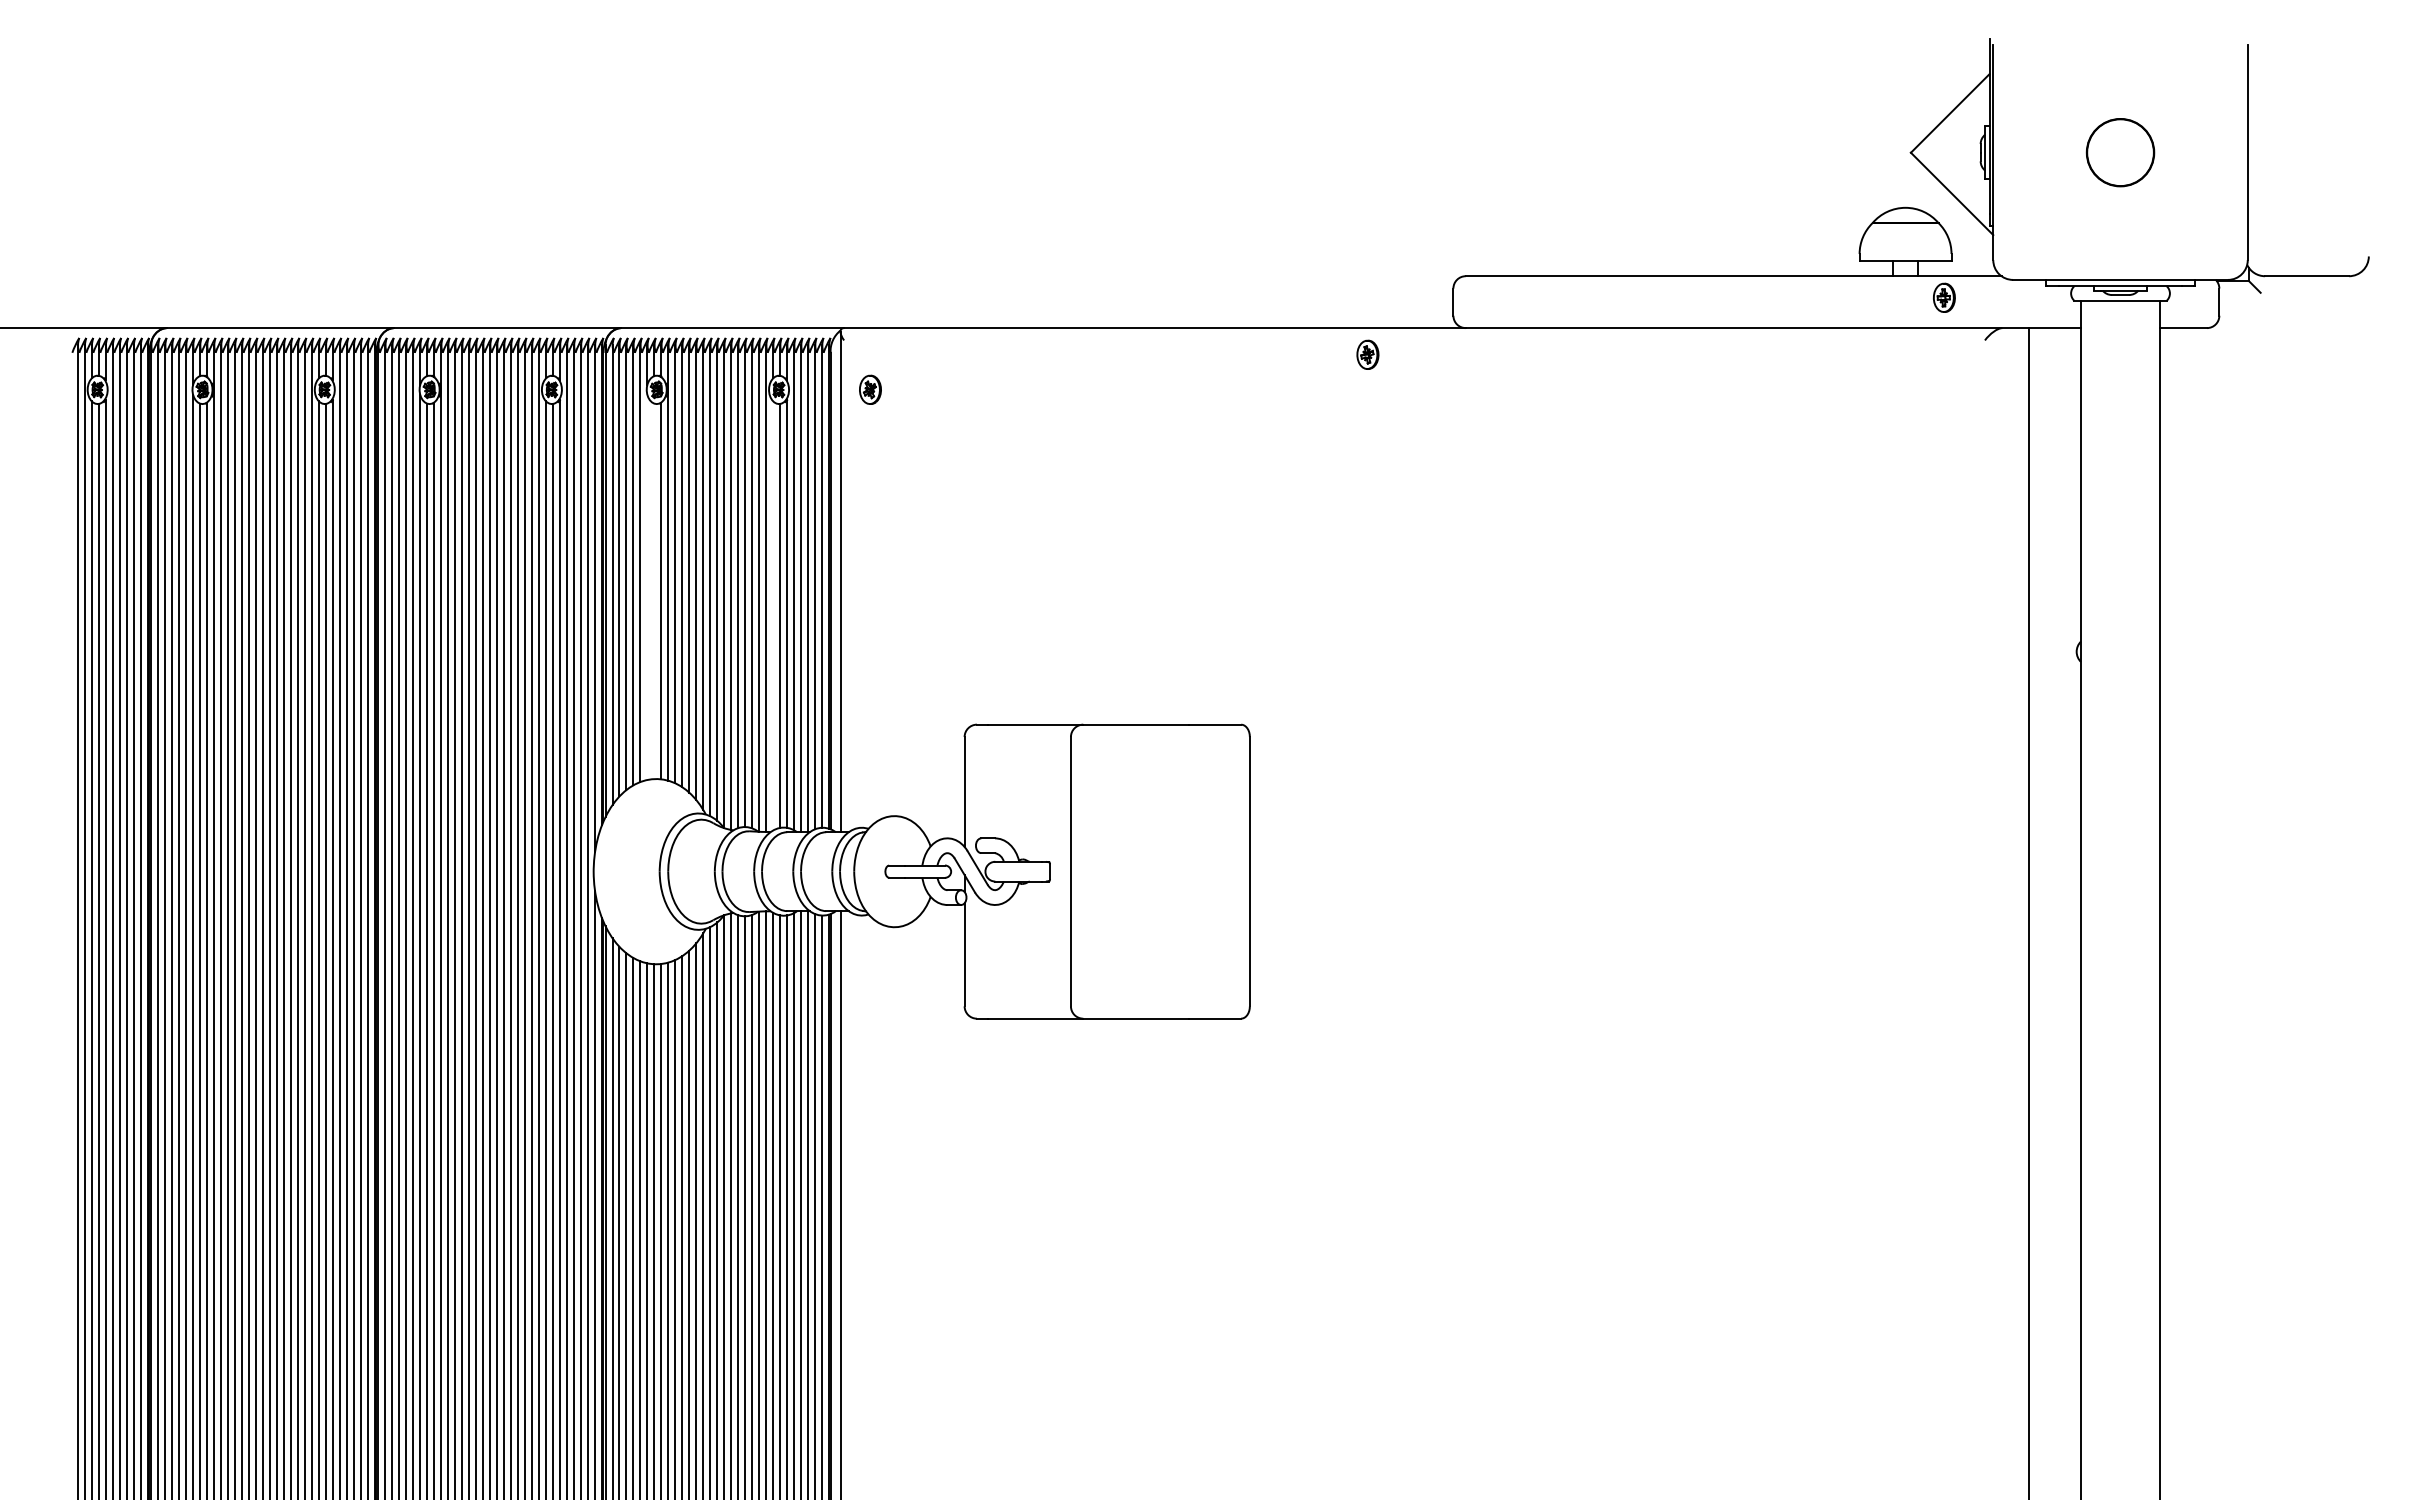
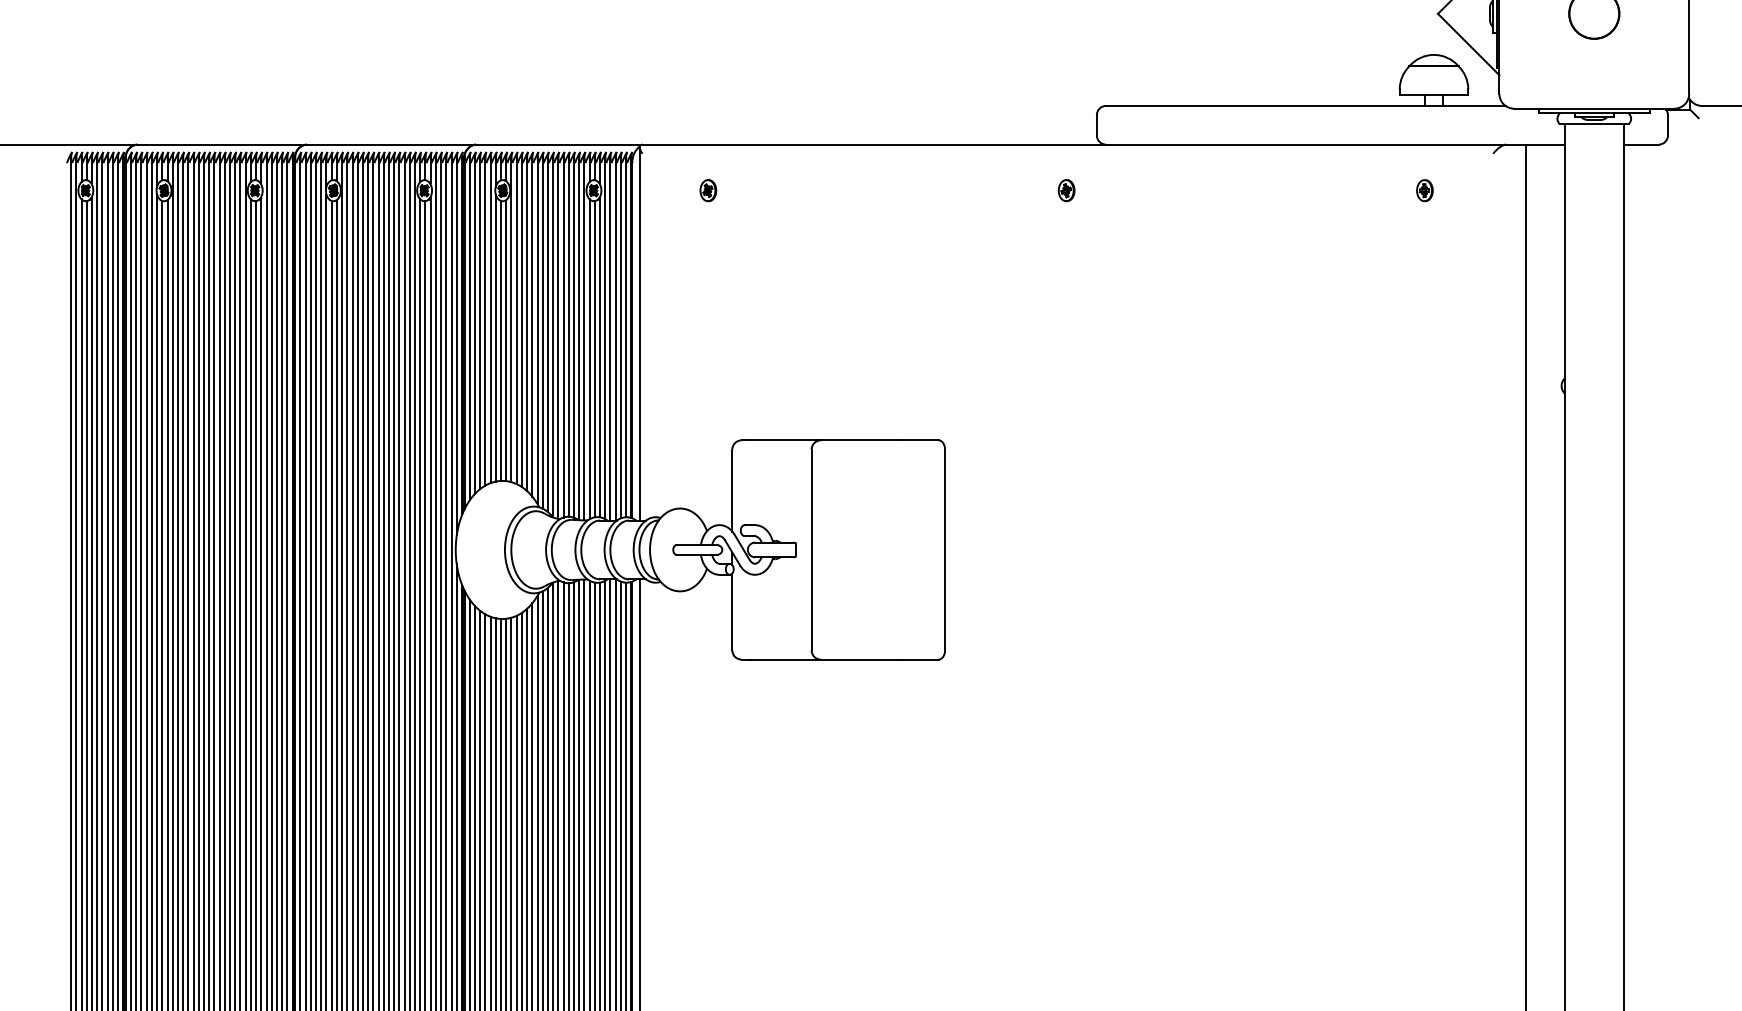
part: (1944, 297) -> (1425, 190), moved
part: (1367, 354) -> (1066, 190), moved
part: (870, 389) -> (708, 190), moved
line: (647, 587) -> (495, 338), added
line: (654, 591) -> (501, 341), added
line: (773, 615) -> (589, 358), added

